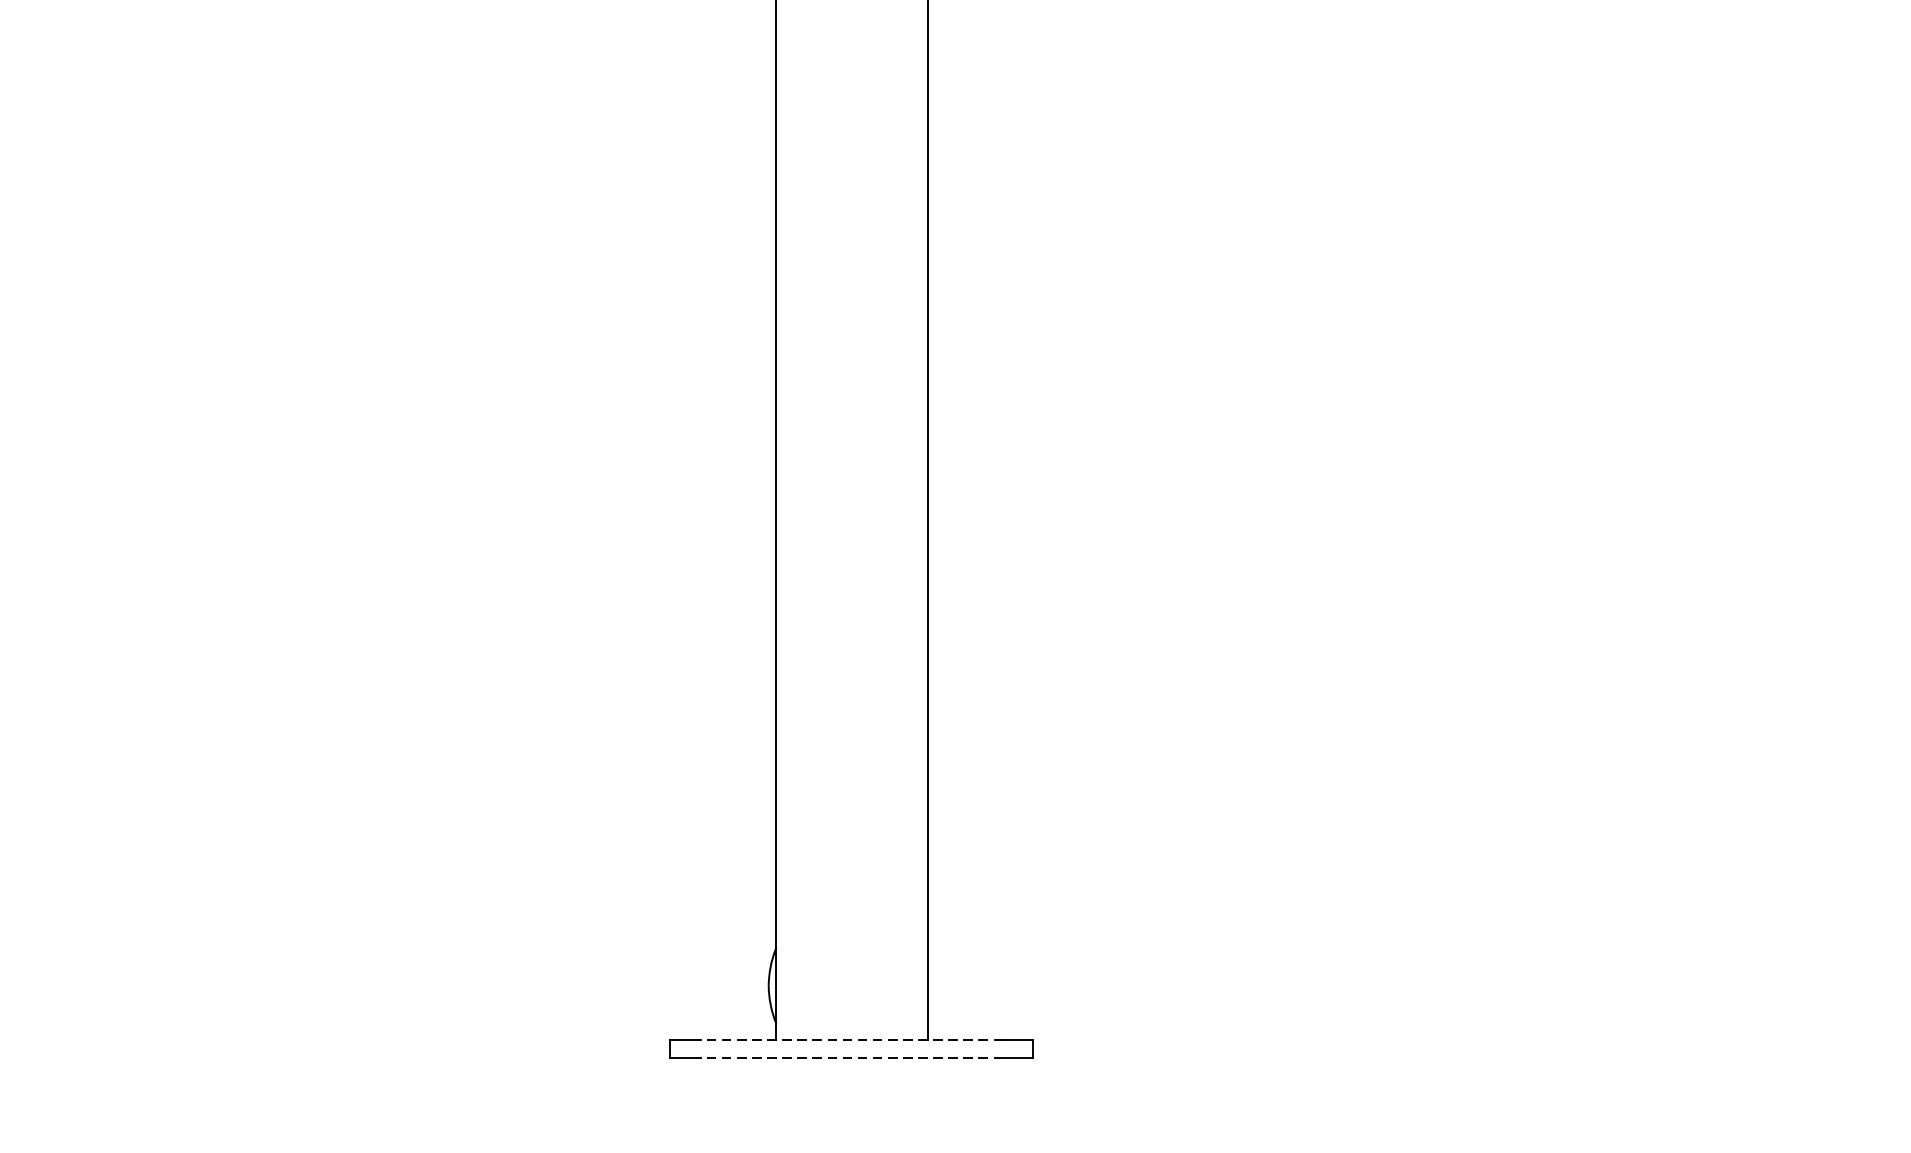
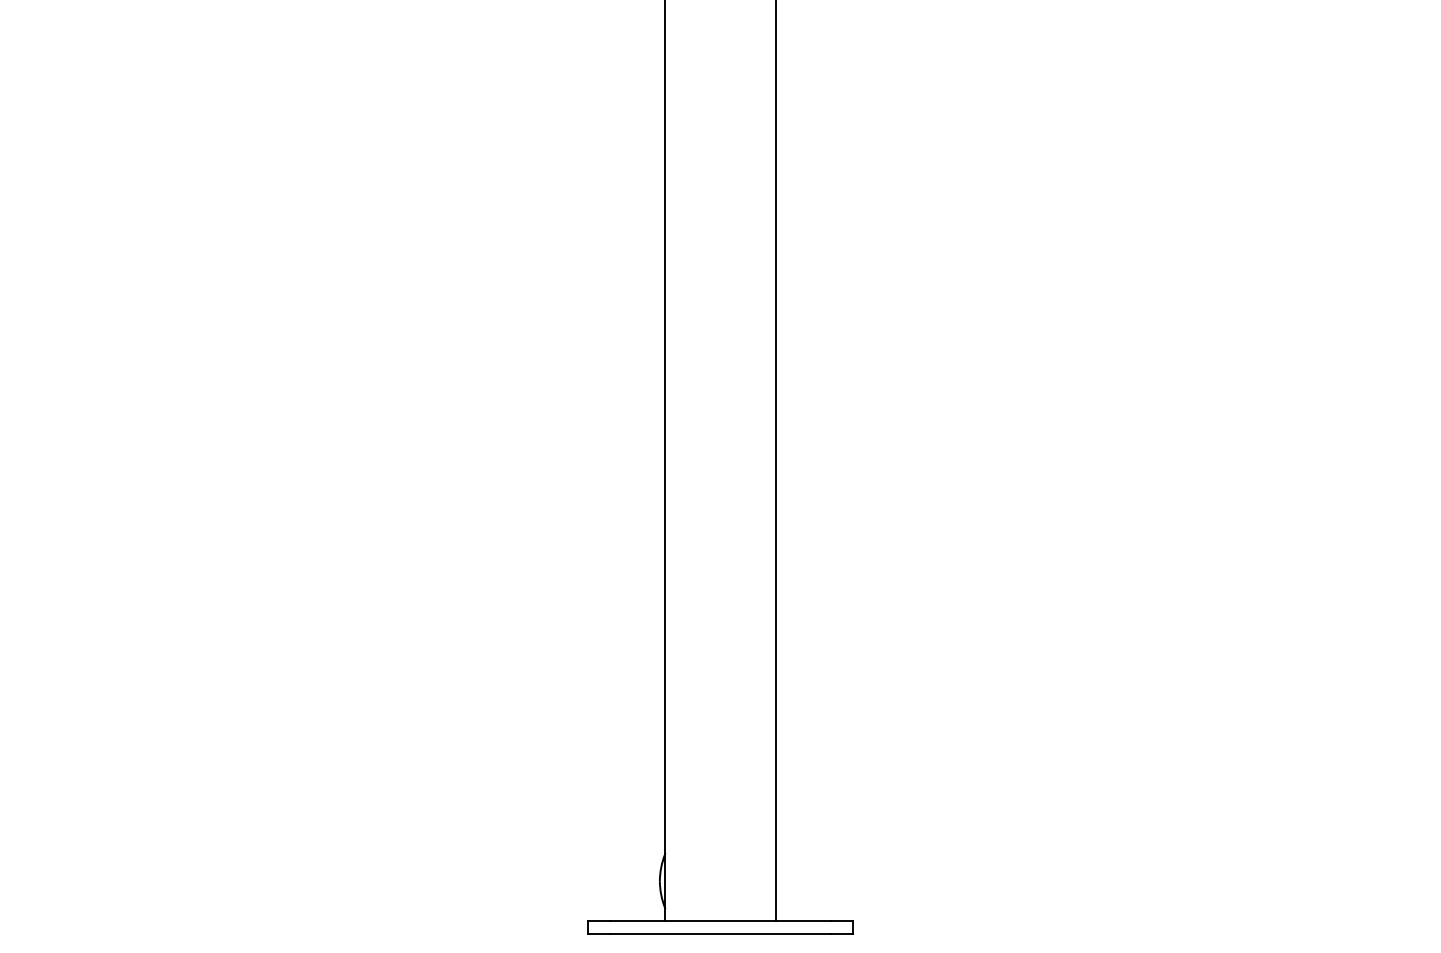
line: (850, 1039) -> (719, 920), dashed -> solid
line: (850, 1058) -> (719, 934), dashed -> solid

